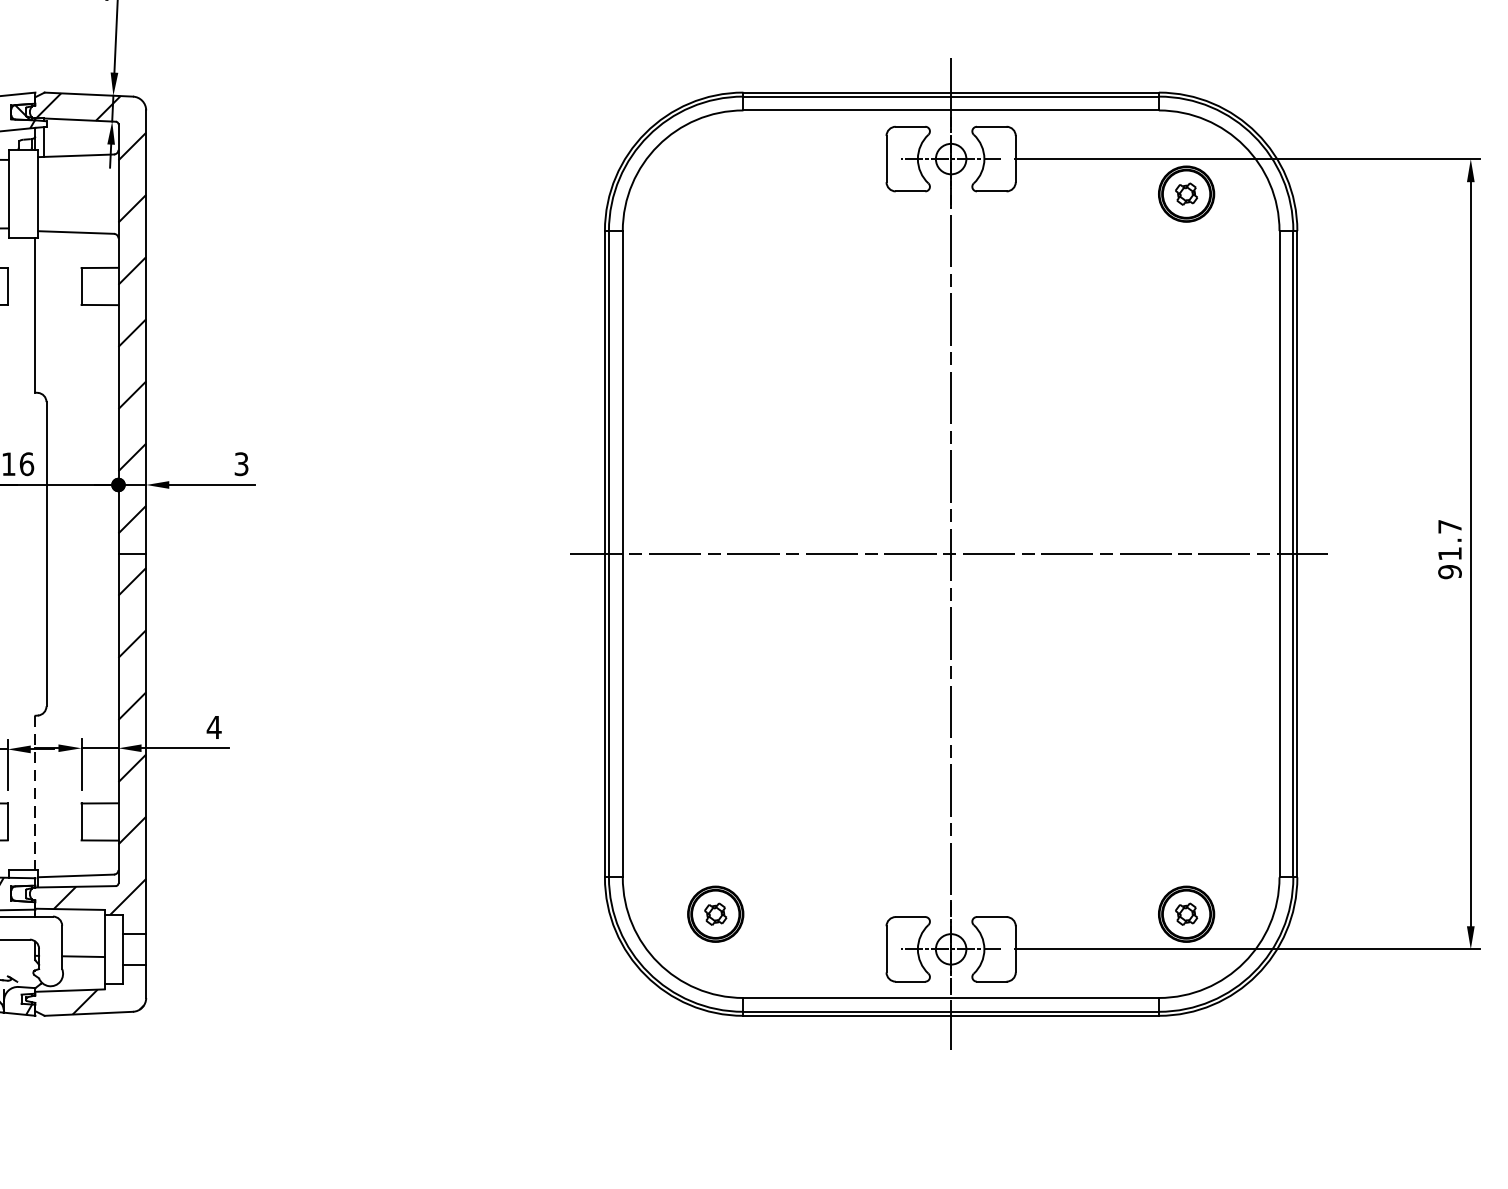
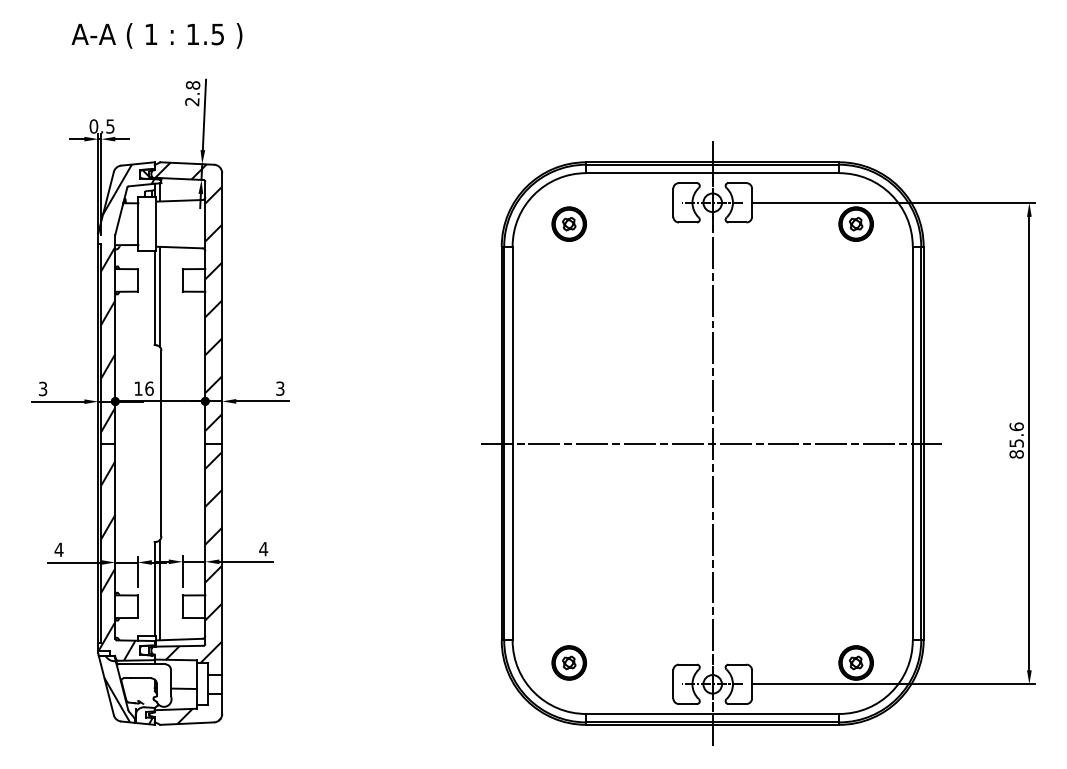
part: (714, 193) -> (568, 223), added
line: (43, 312) -> (159, 296), added
text: (1449, 549) -> (1016, 440), 91.7 -> 85.6
line: (35, 793) -> (154, 589), dashed -> solid
line: (43, 795) -> (159, 590), added

